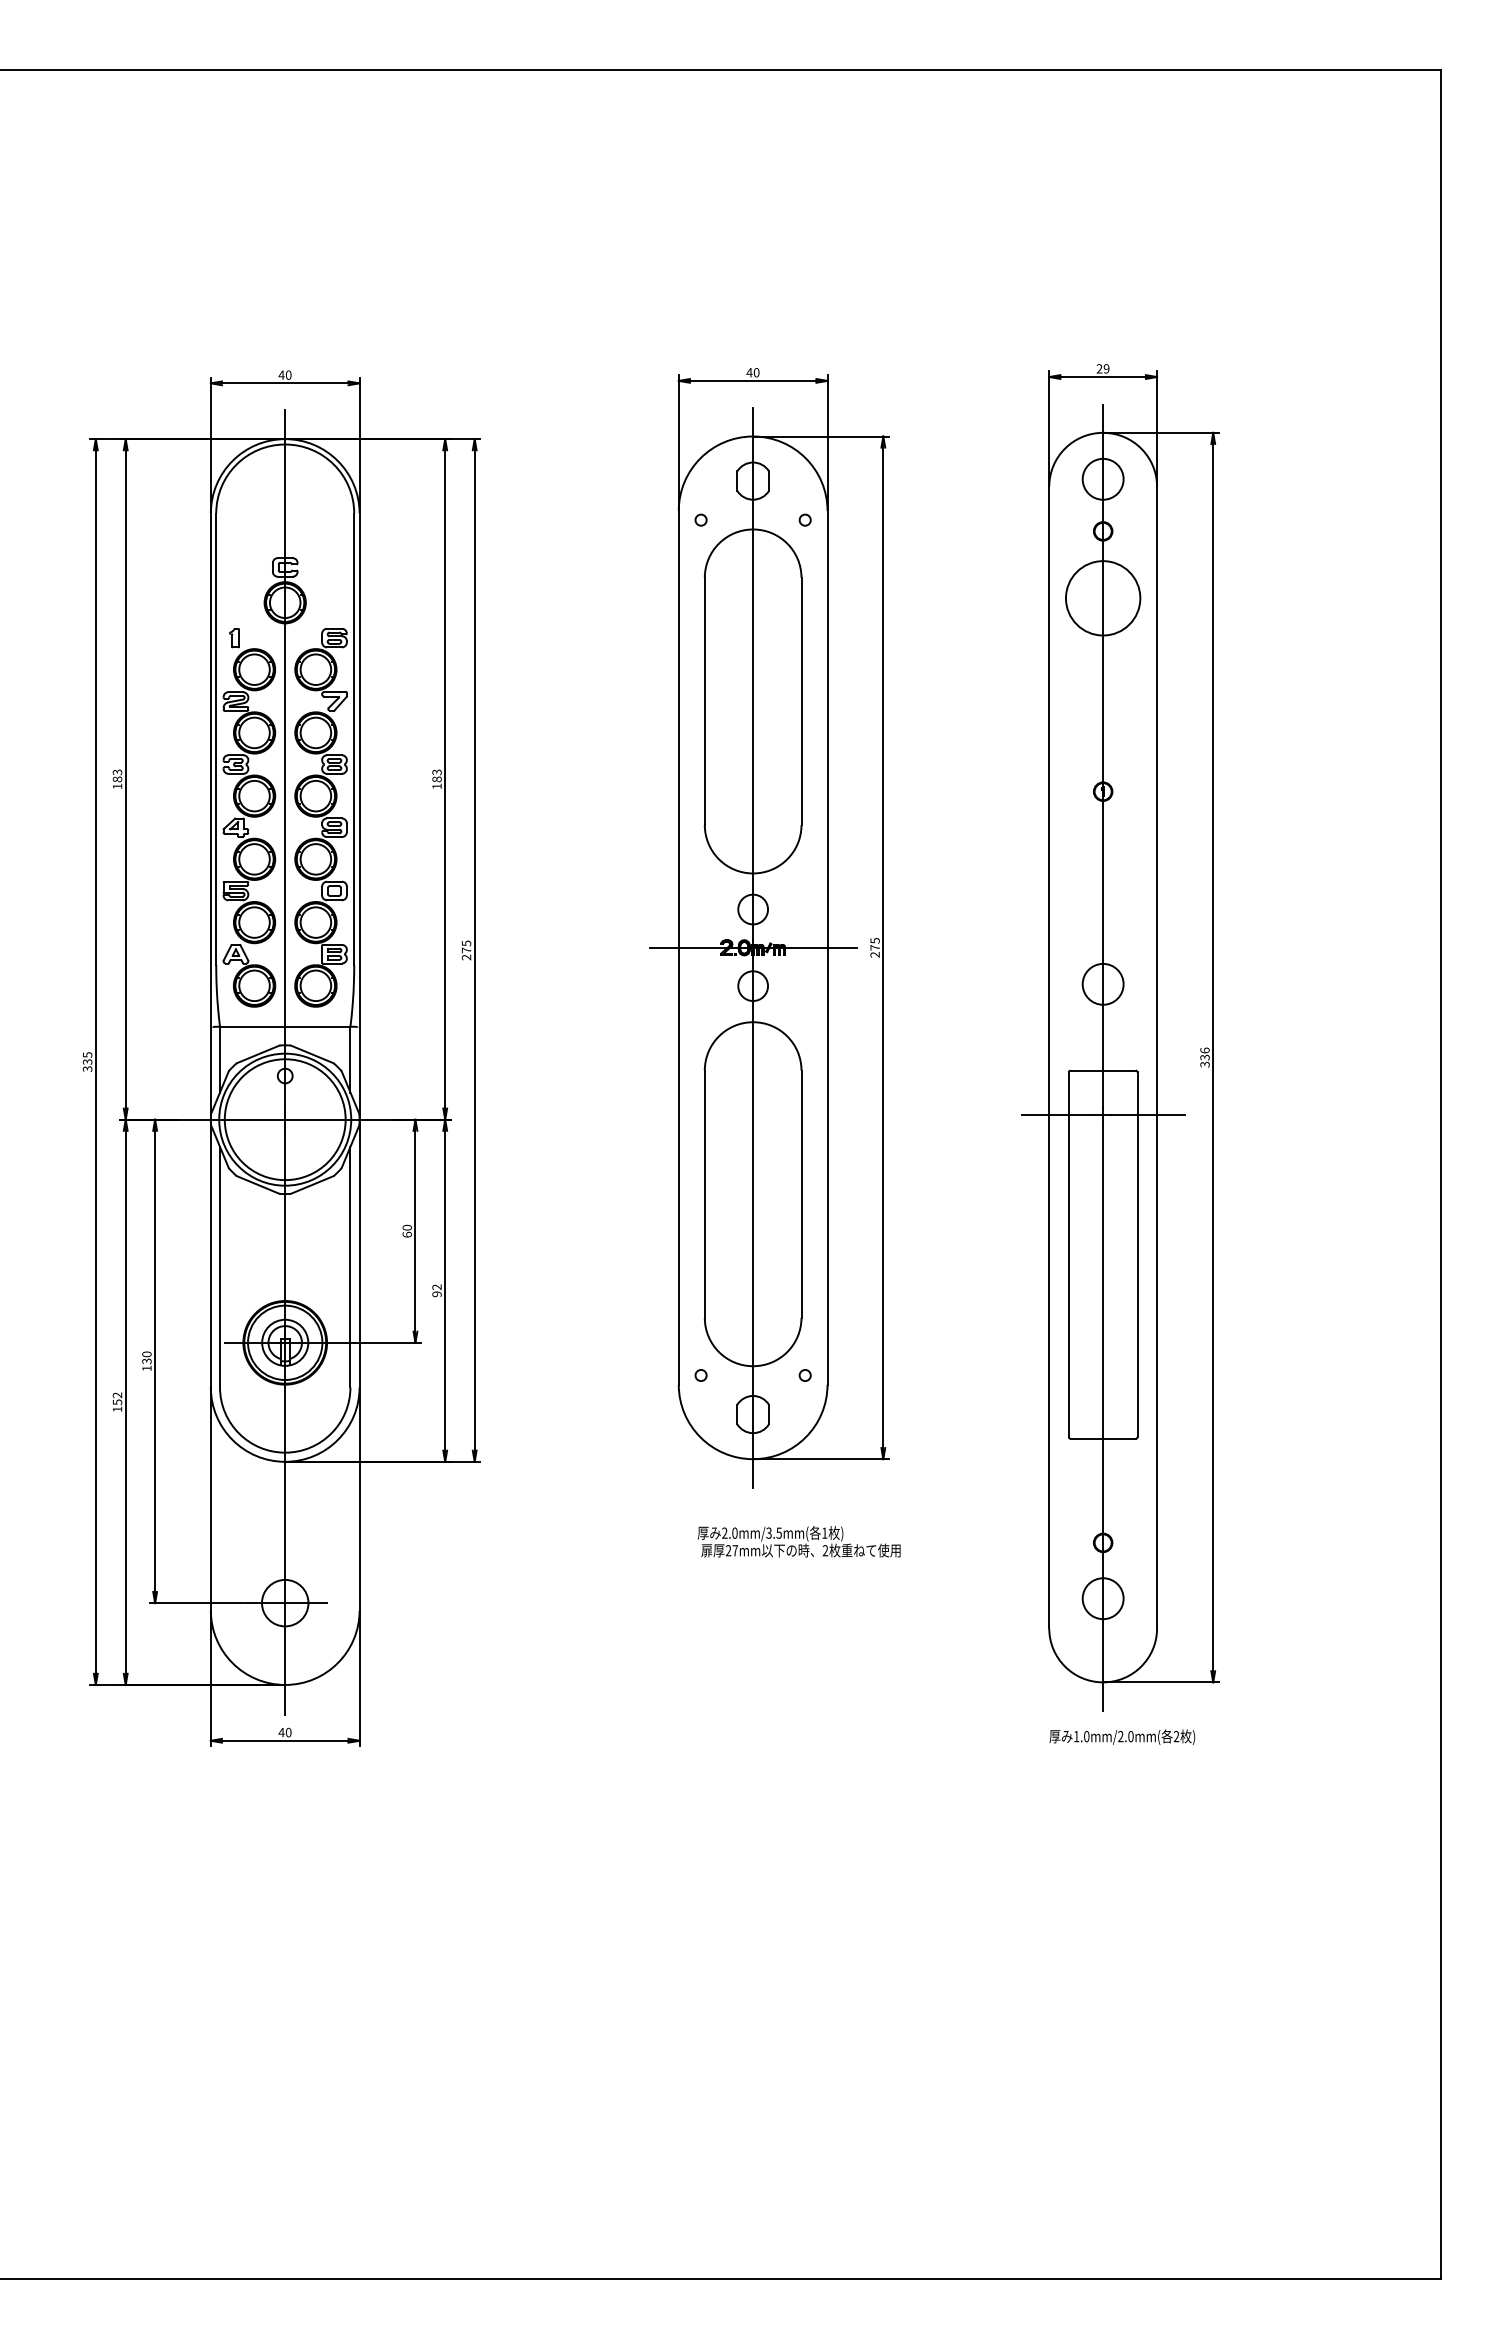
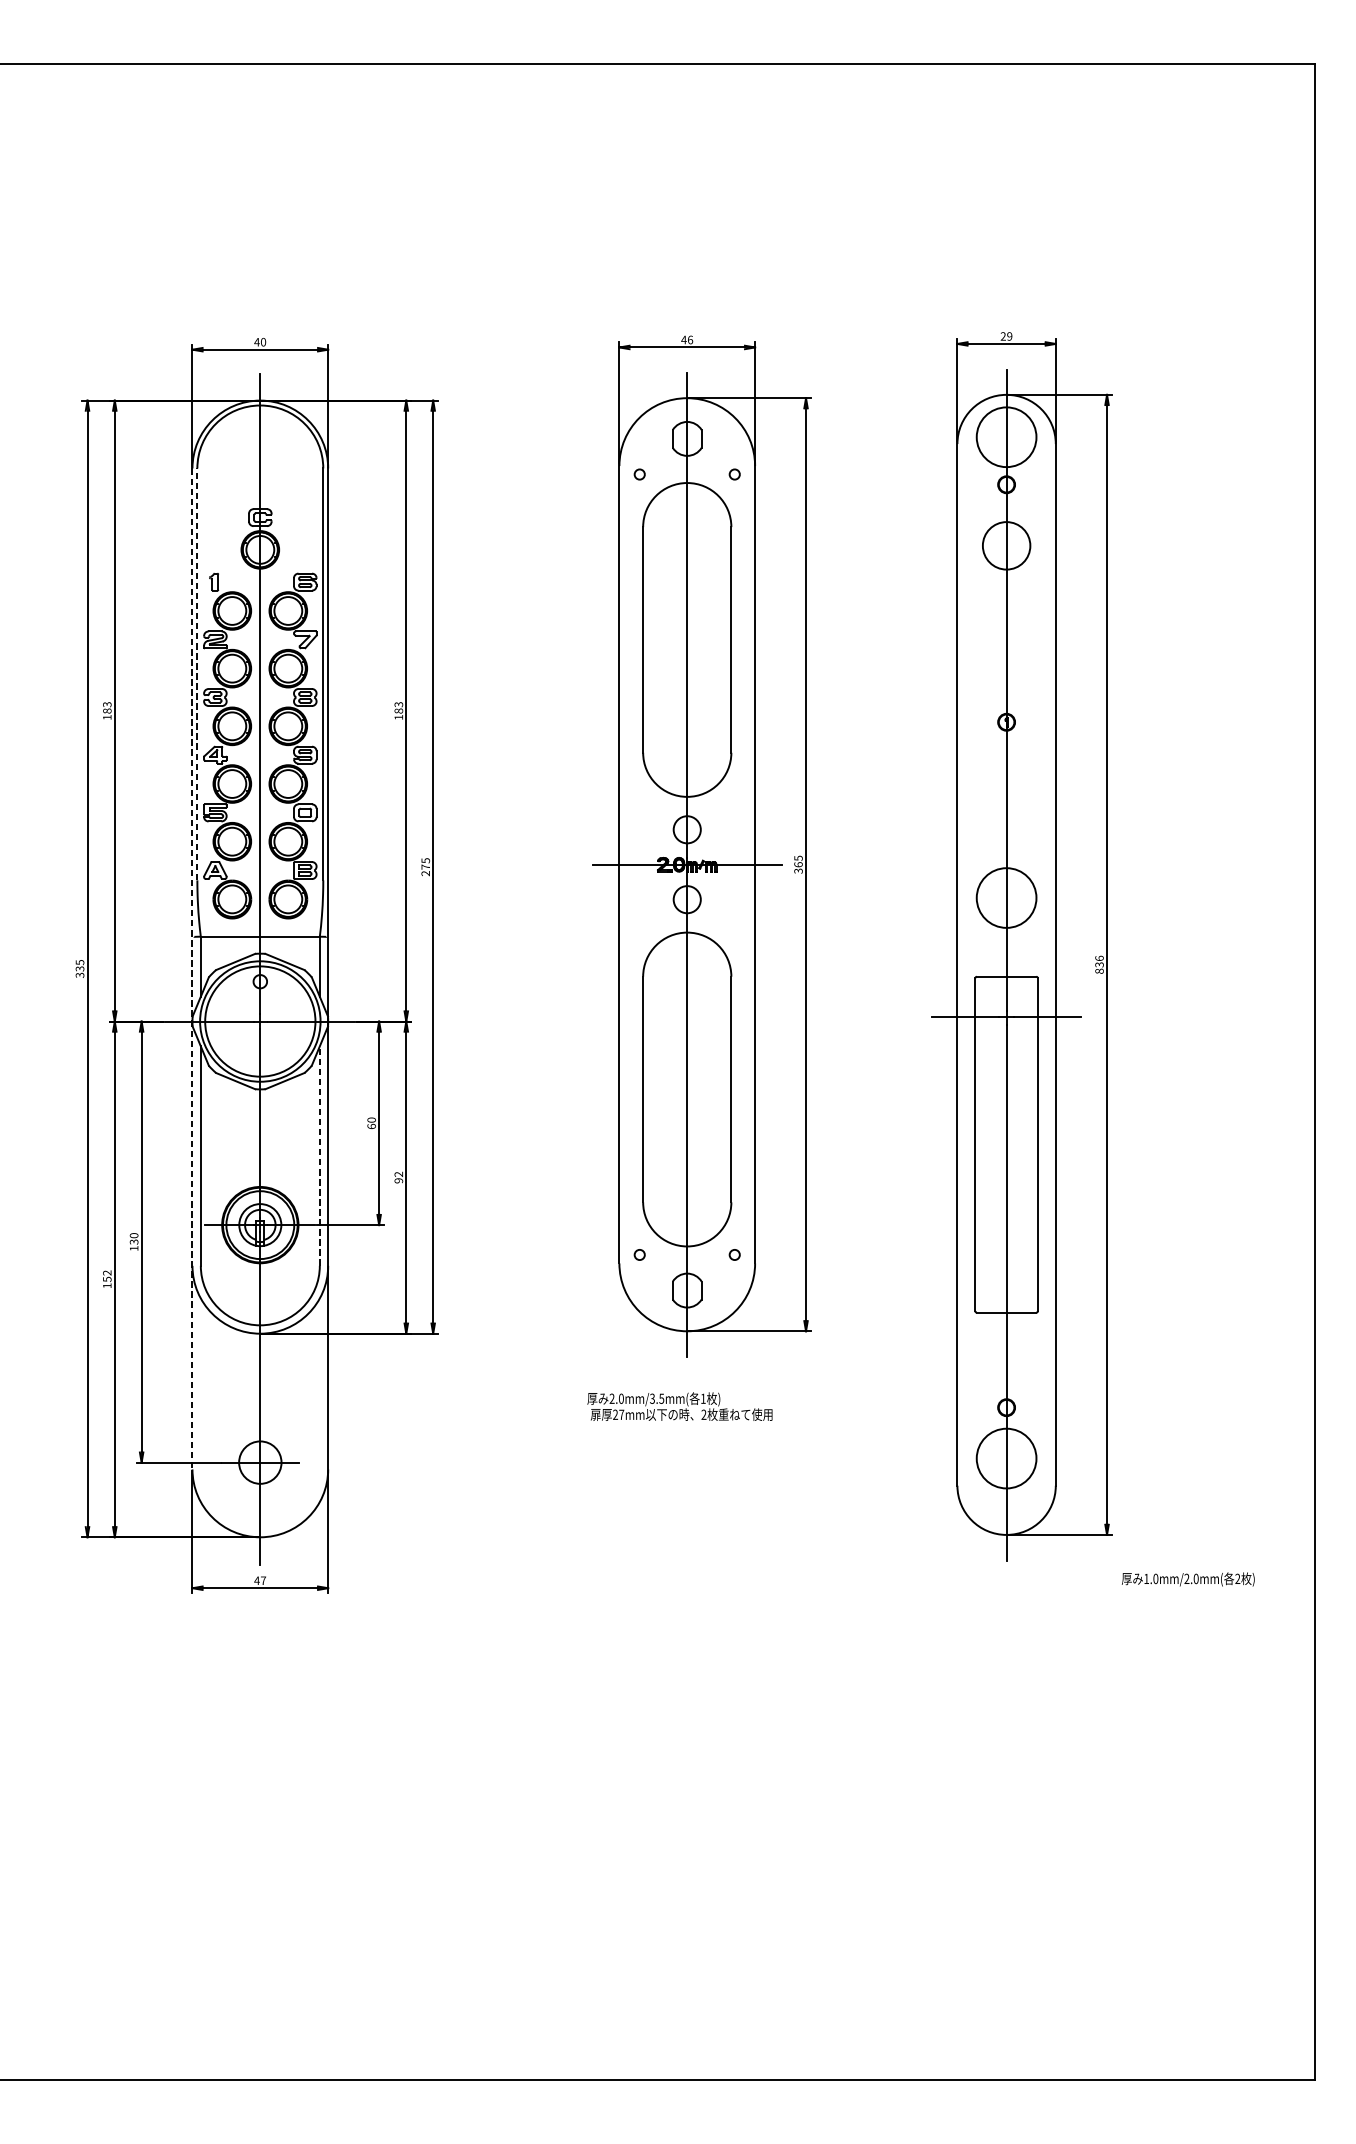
text: (756, 372) -> (690, 339), 40 -> 46
circle: (1102, 478) -> (1006, 436), size x1.6
circle: (1102, 598) -> (1006, 546), size x0.7
line: (216, 739) -> (197, 674), solid -> dashed
text: (874, 950) -> (797, 867), 275 -> 365
circle: (1102, 983) -> (1006, 897), size x1.6
line: (210, 1062) -> (192, 969), solid -> dashed
text: (1204, 1064) -> (1099, 971), 336 -> 836
line: (350, 1266) -> (319, 1155), solid -> dashed
text: (798, 1541) -> (679, 1406), moved
circle: (1102, 1598) -> (1006, 1458), size x1.6
text: (288, 1732) -> (263, 1580), 40 -> 47
text: (1122, 1736) -> (1188, 1578), moved

